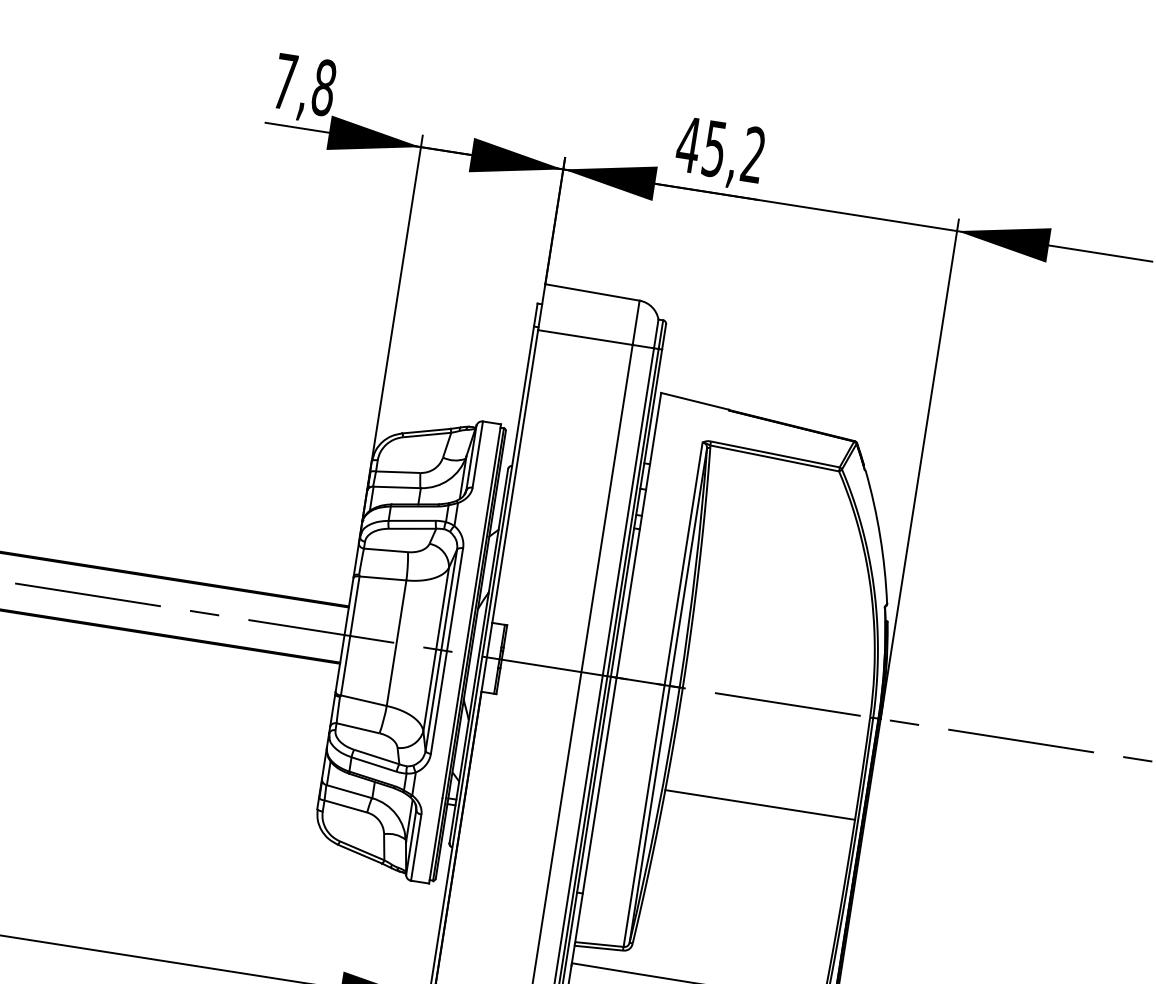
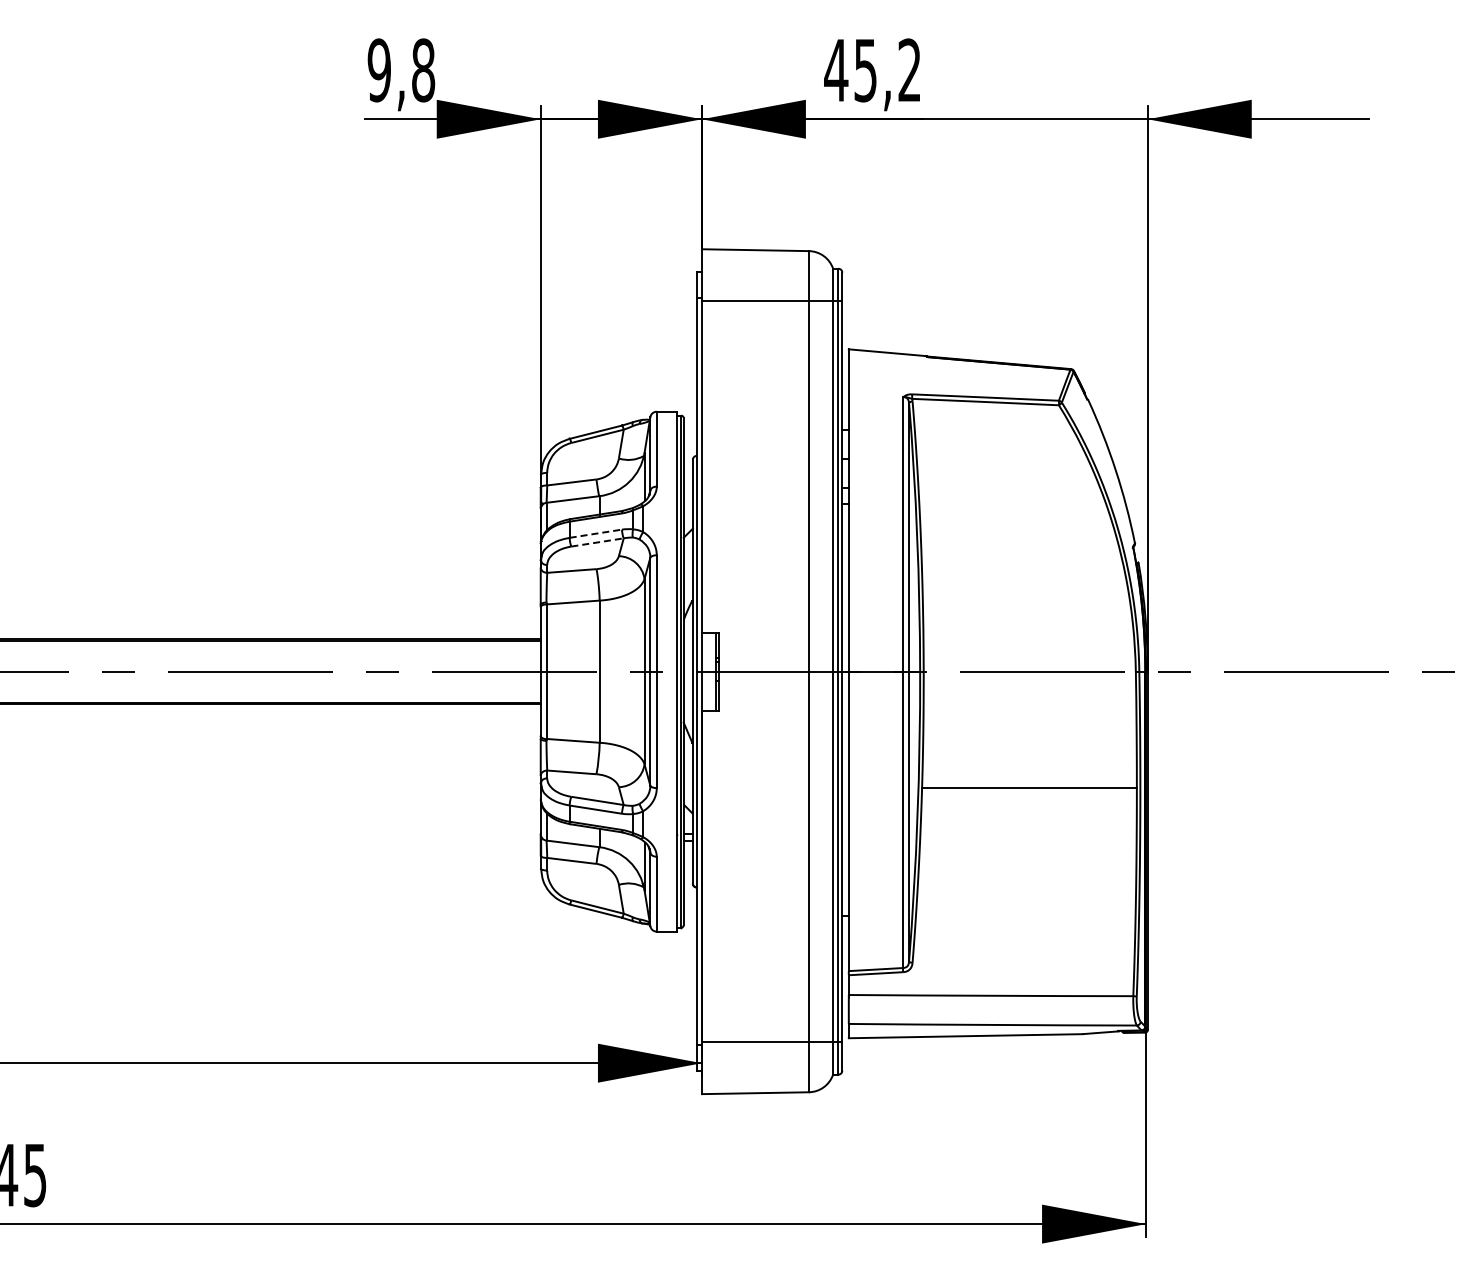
text: (284, 81) -> (378, 70), 7,8 -> 9,8
line: (413, 520) -> (597, 533), solid -> dashed
line: (413, 528) -> (598, 542), solid -> dashed

